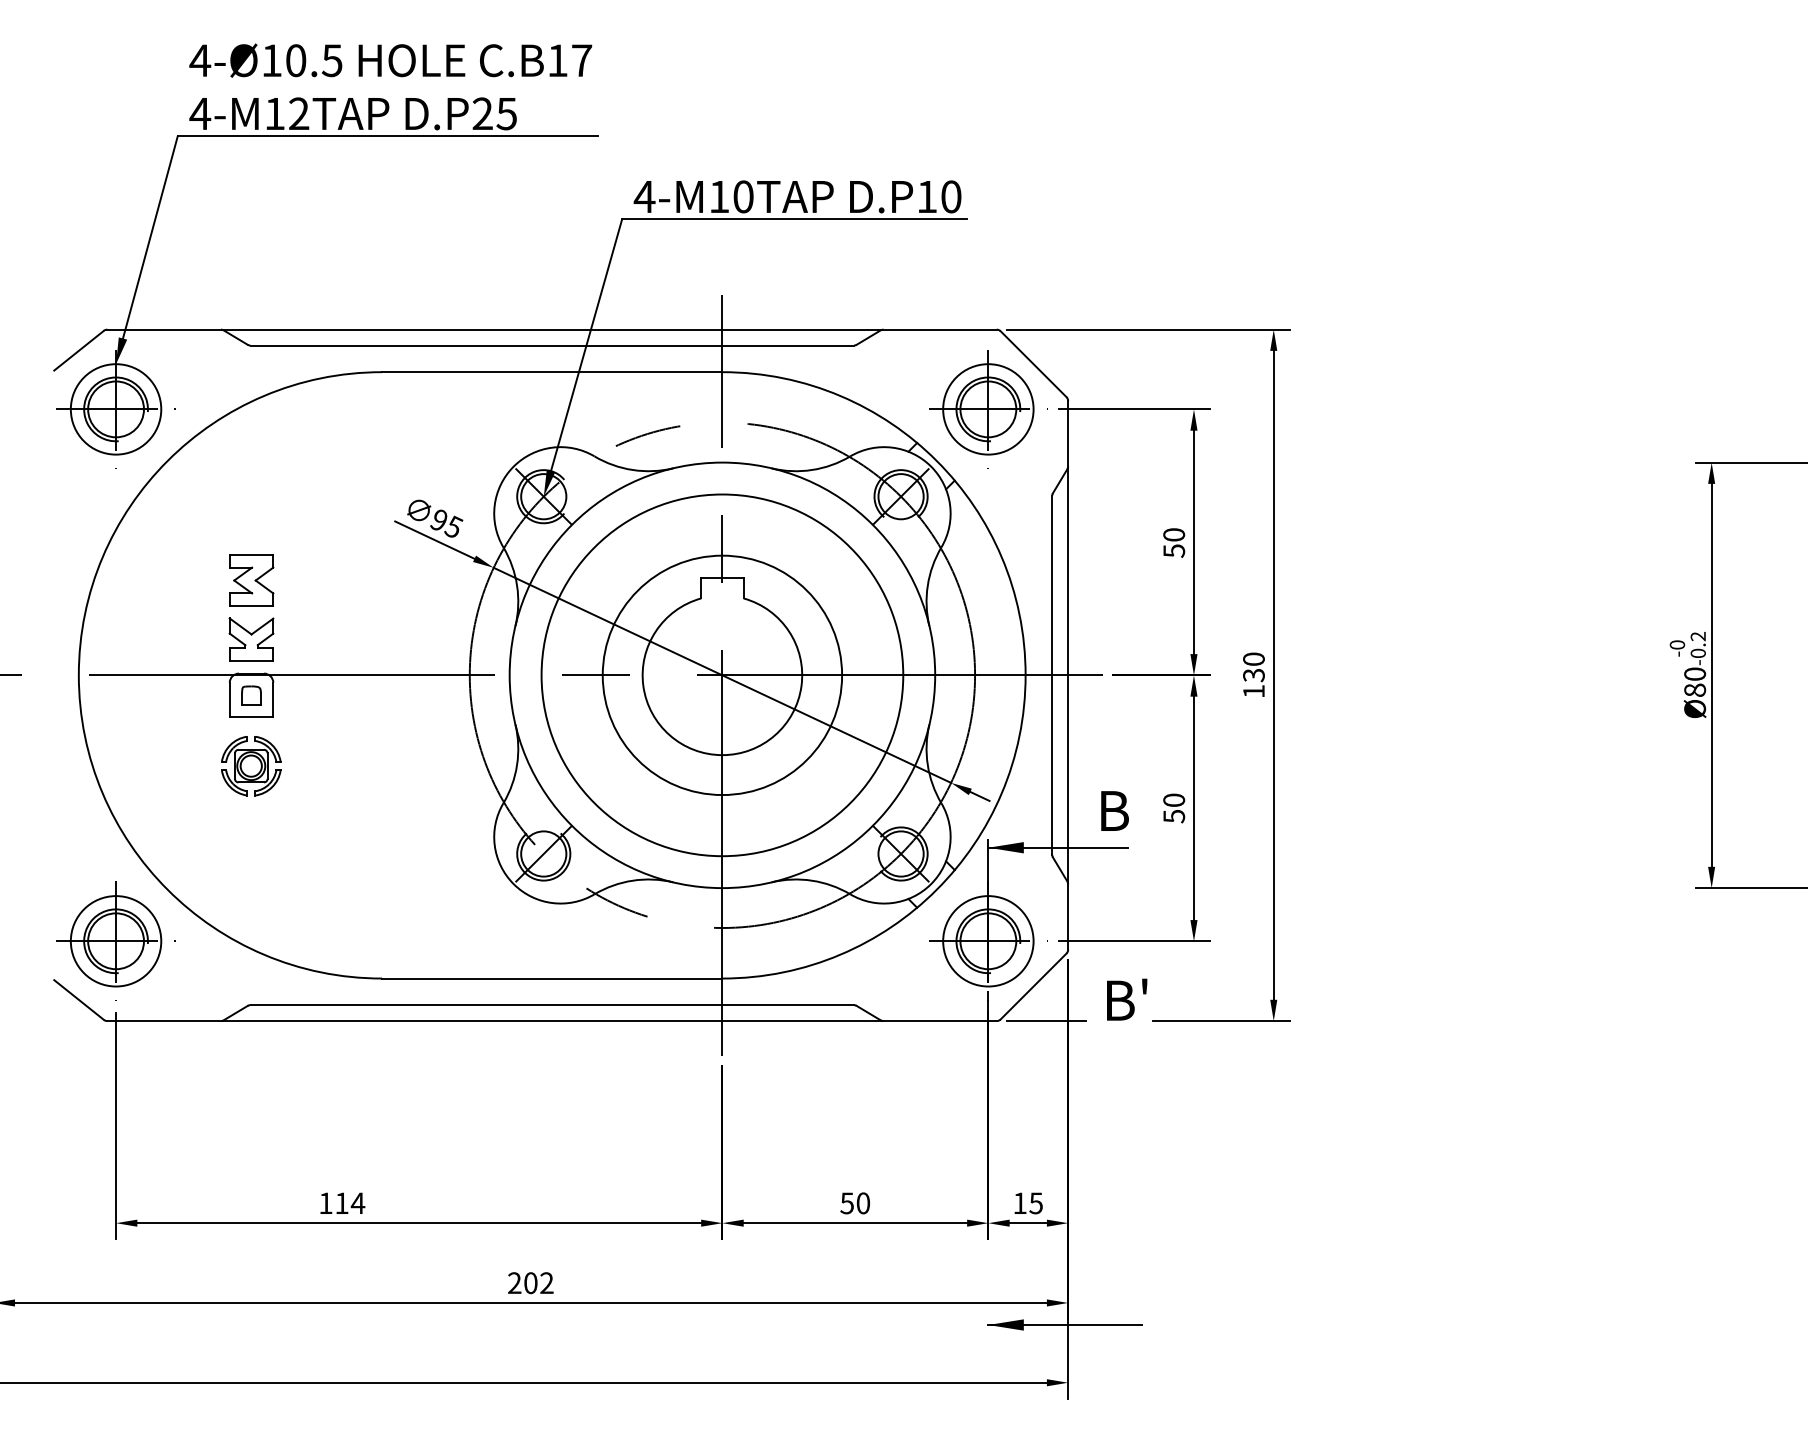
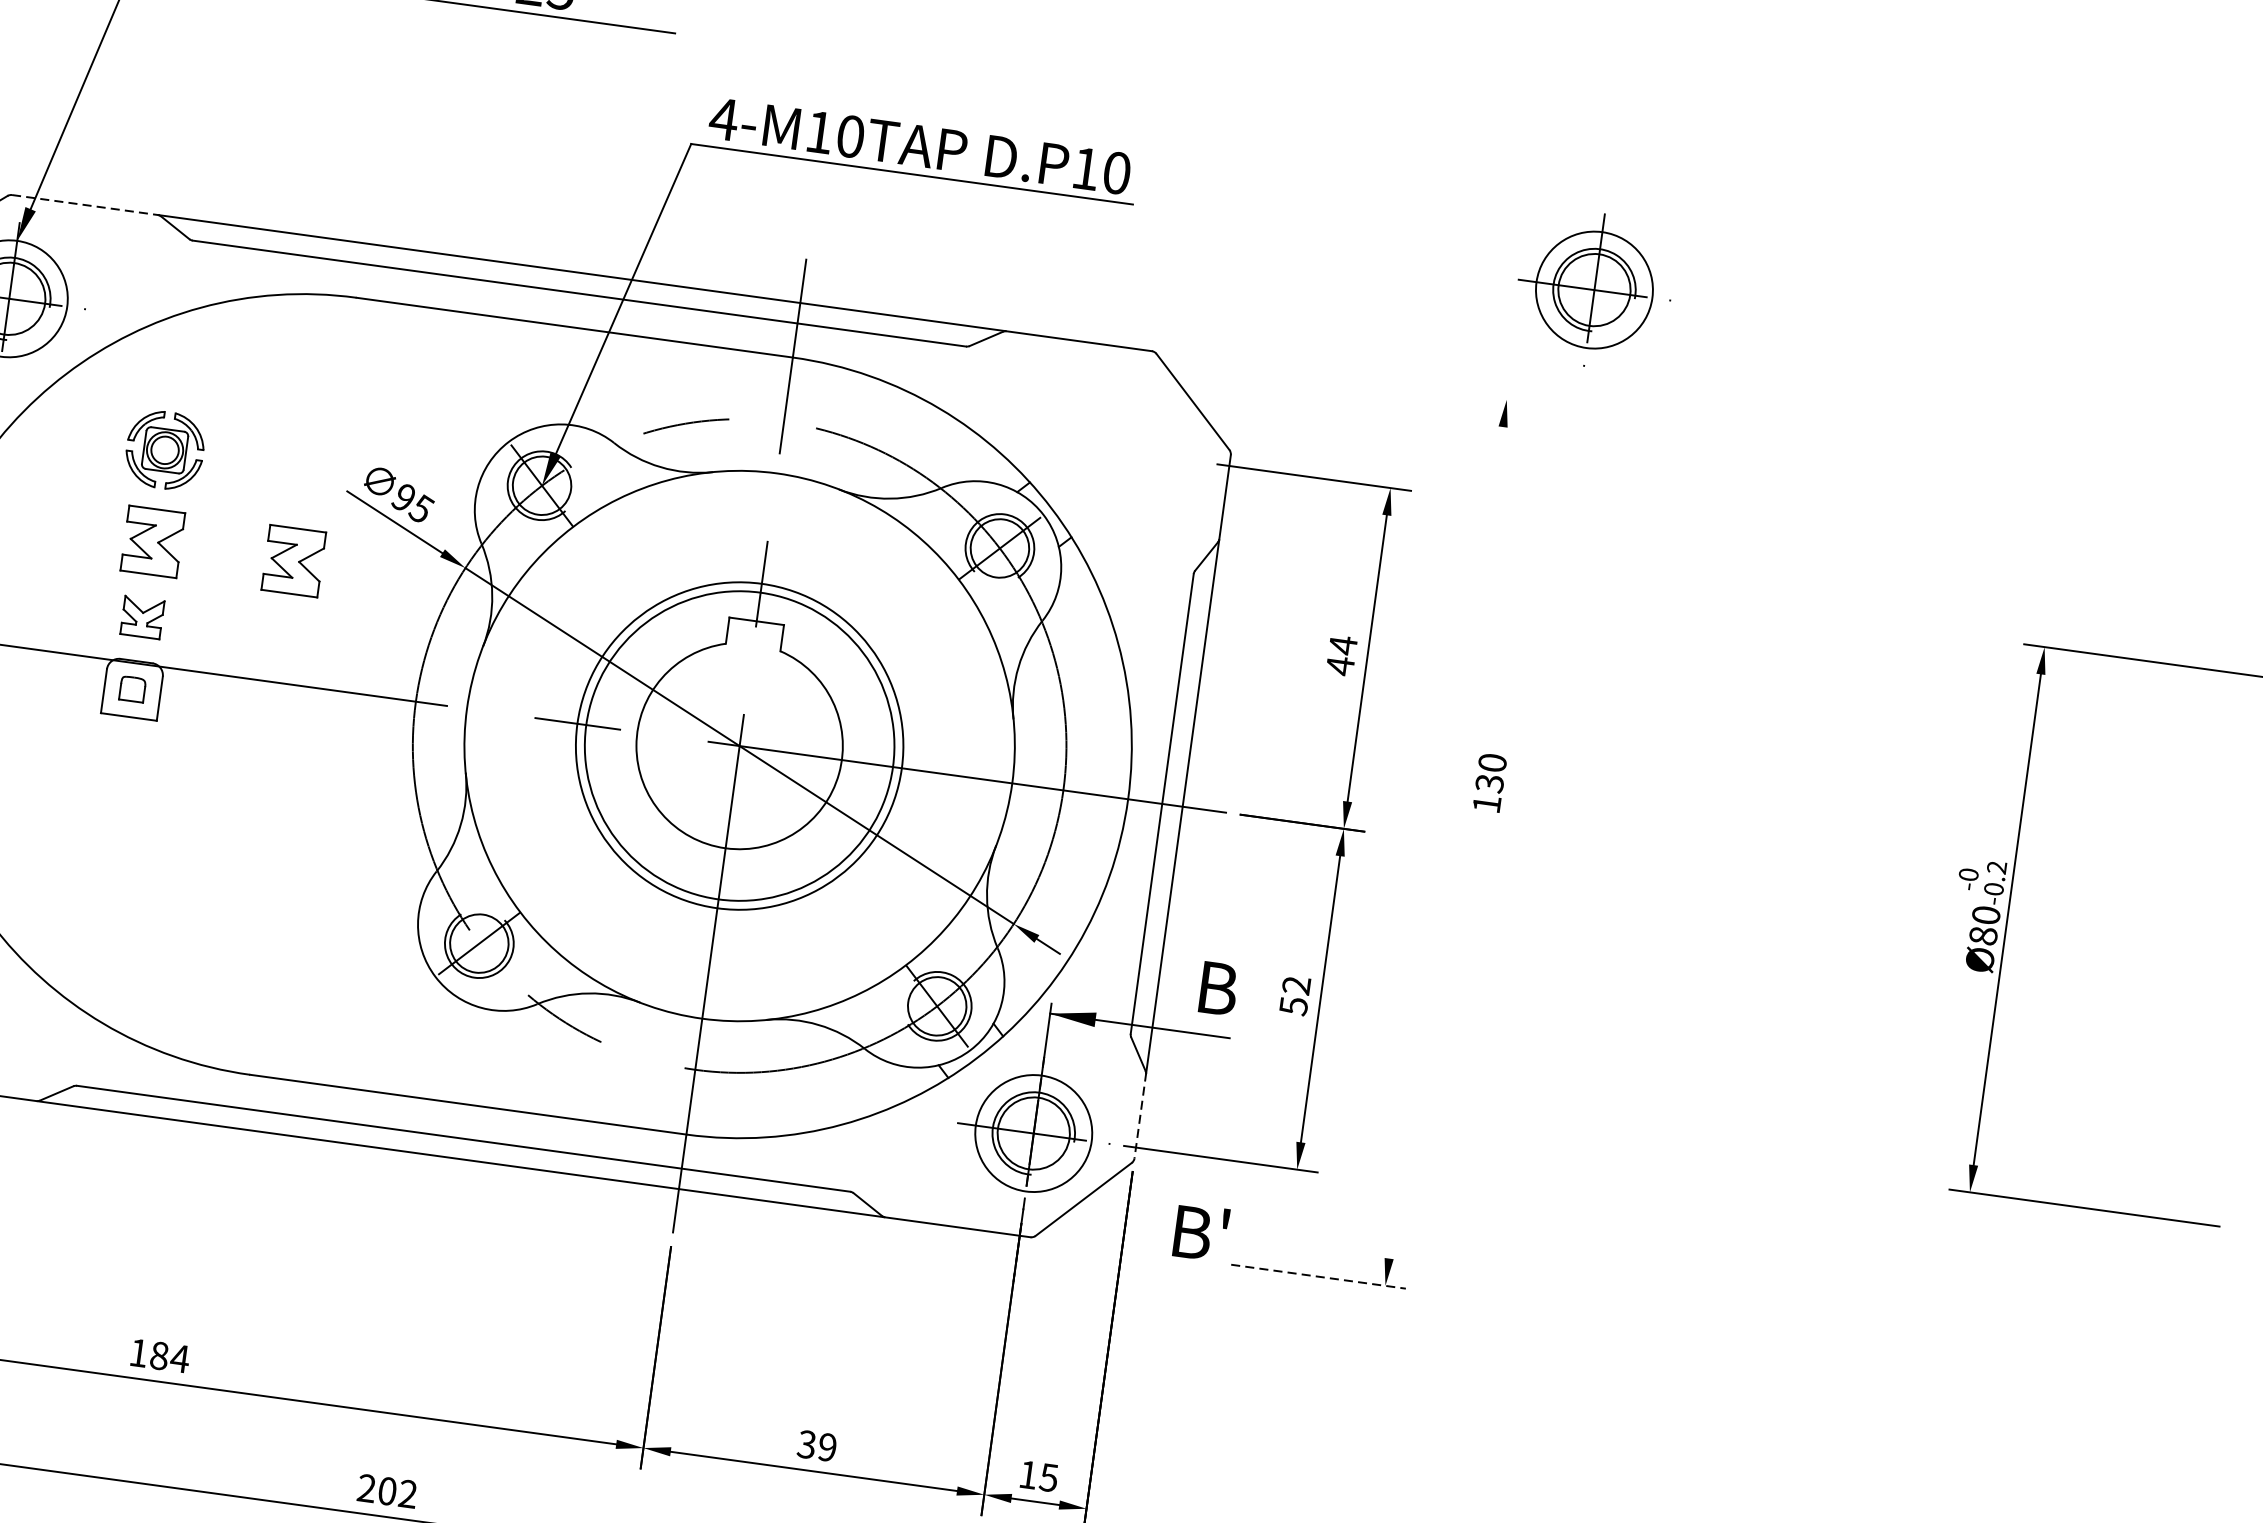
line: (164, 329) -> (85, 204), solid -> dashed
line: (1148, 329) -> (1346, 377), removed
part: (988, 409) -> (1594, 290), moved
text: (1174, 542) -> (1342, 655), 50 -> 44
part: (361, 580) -> (293, 561), added
part: (251, 639) -> (142, 617), size x0.7
text: (1253, 674) -> (1489, 782), moved
line: (1273, 674) -> (1445, 841), removed
circle: (722, 675) -> (739, 746), size x0.7
part: (251, 766) -> (165, 450), moved
text: (1174, 799) -> (1297, 984), 50 -> 52
line: (1068, 916) -> (1140, 1115), solid -> dashed
line: (1046, 1021) -> (1094, 1246), removed
line: (1222, 1021) -> (1319, 1277), solid -> dashed
text: (341, 1203) -> (158, 1355), 114 -> 184
text: (855, 1203) -> (817, 1446), 50 -> 39

